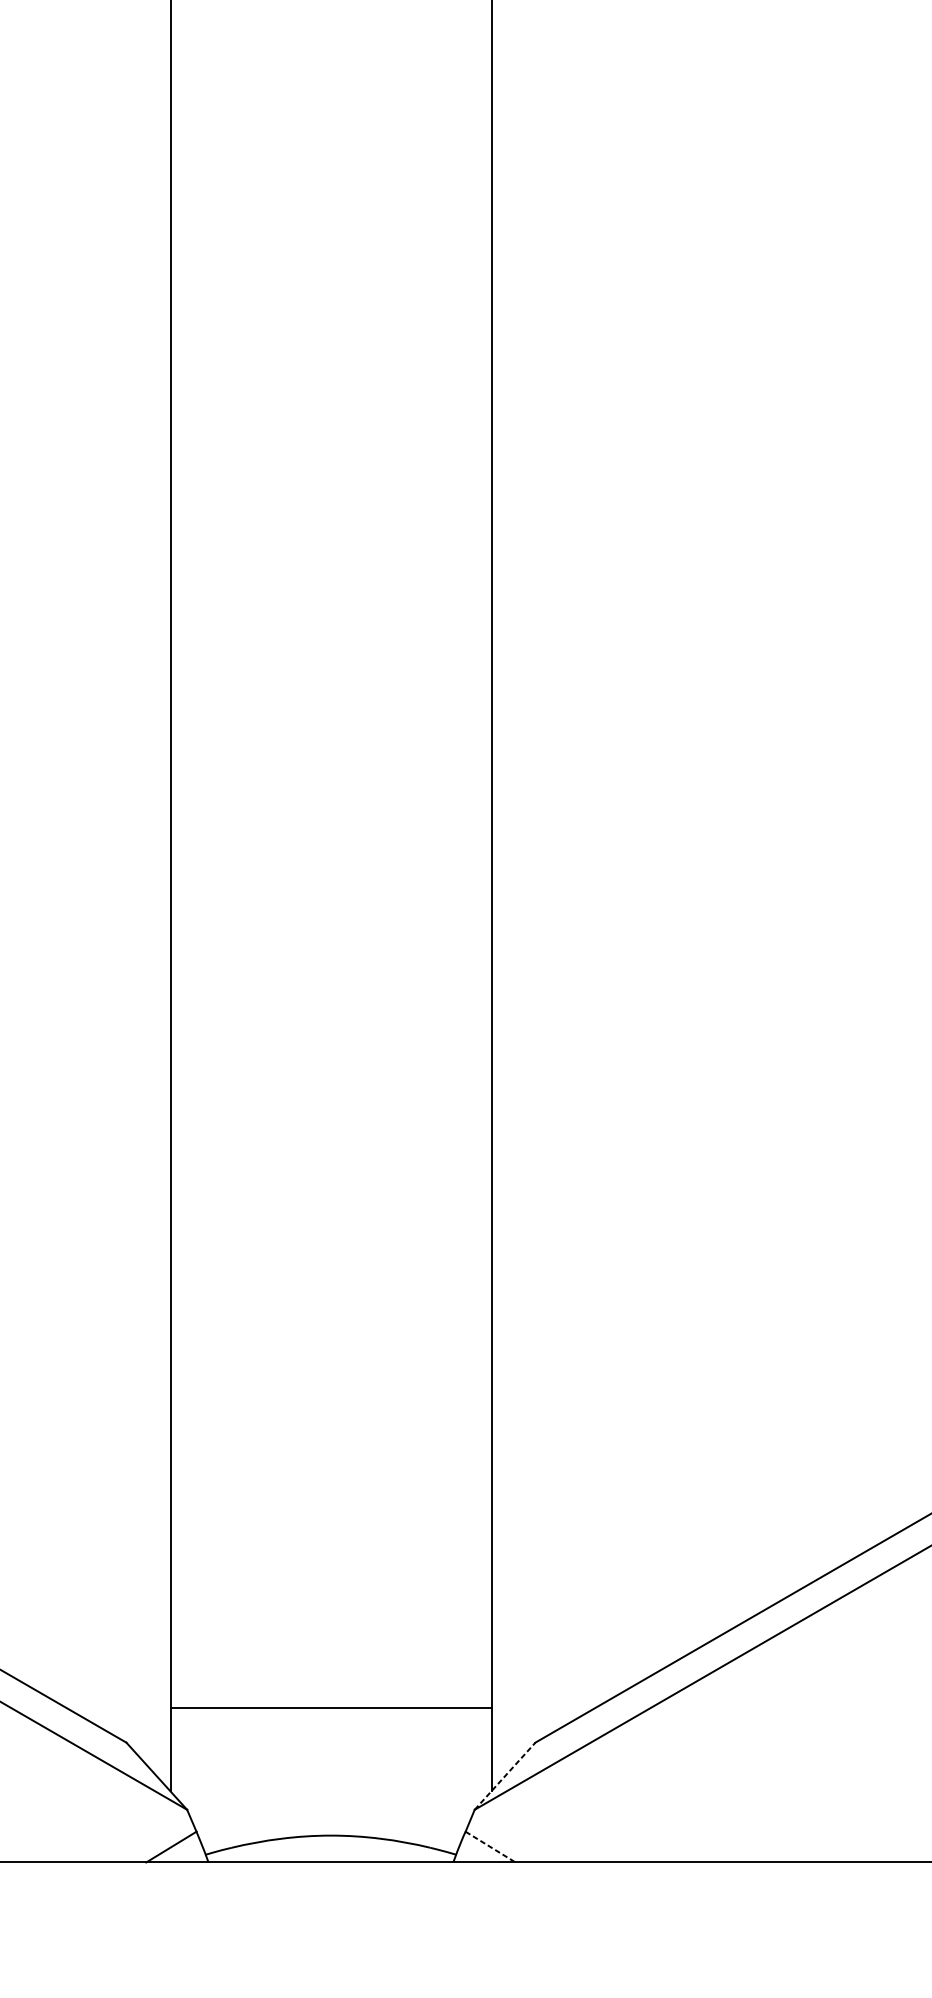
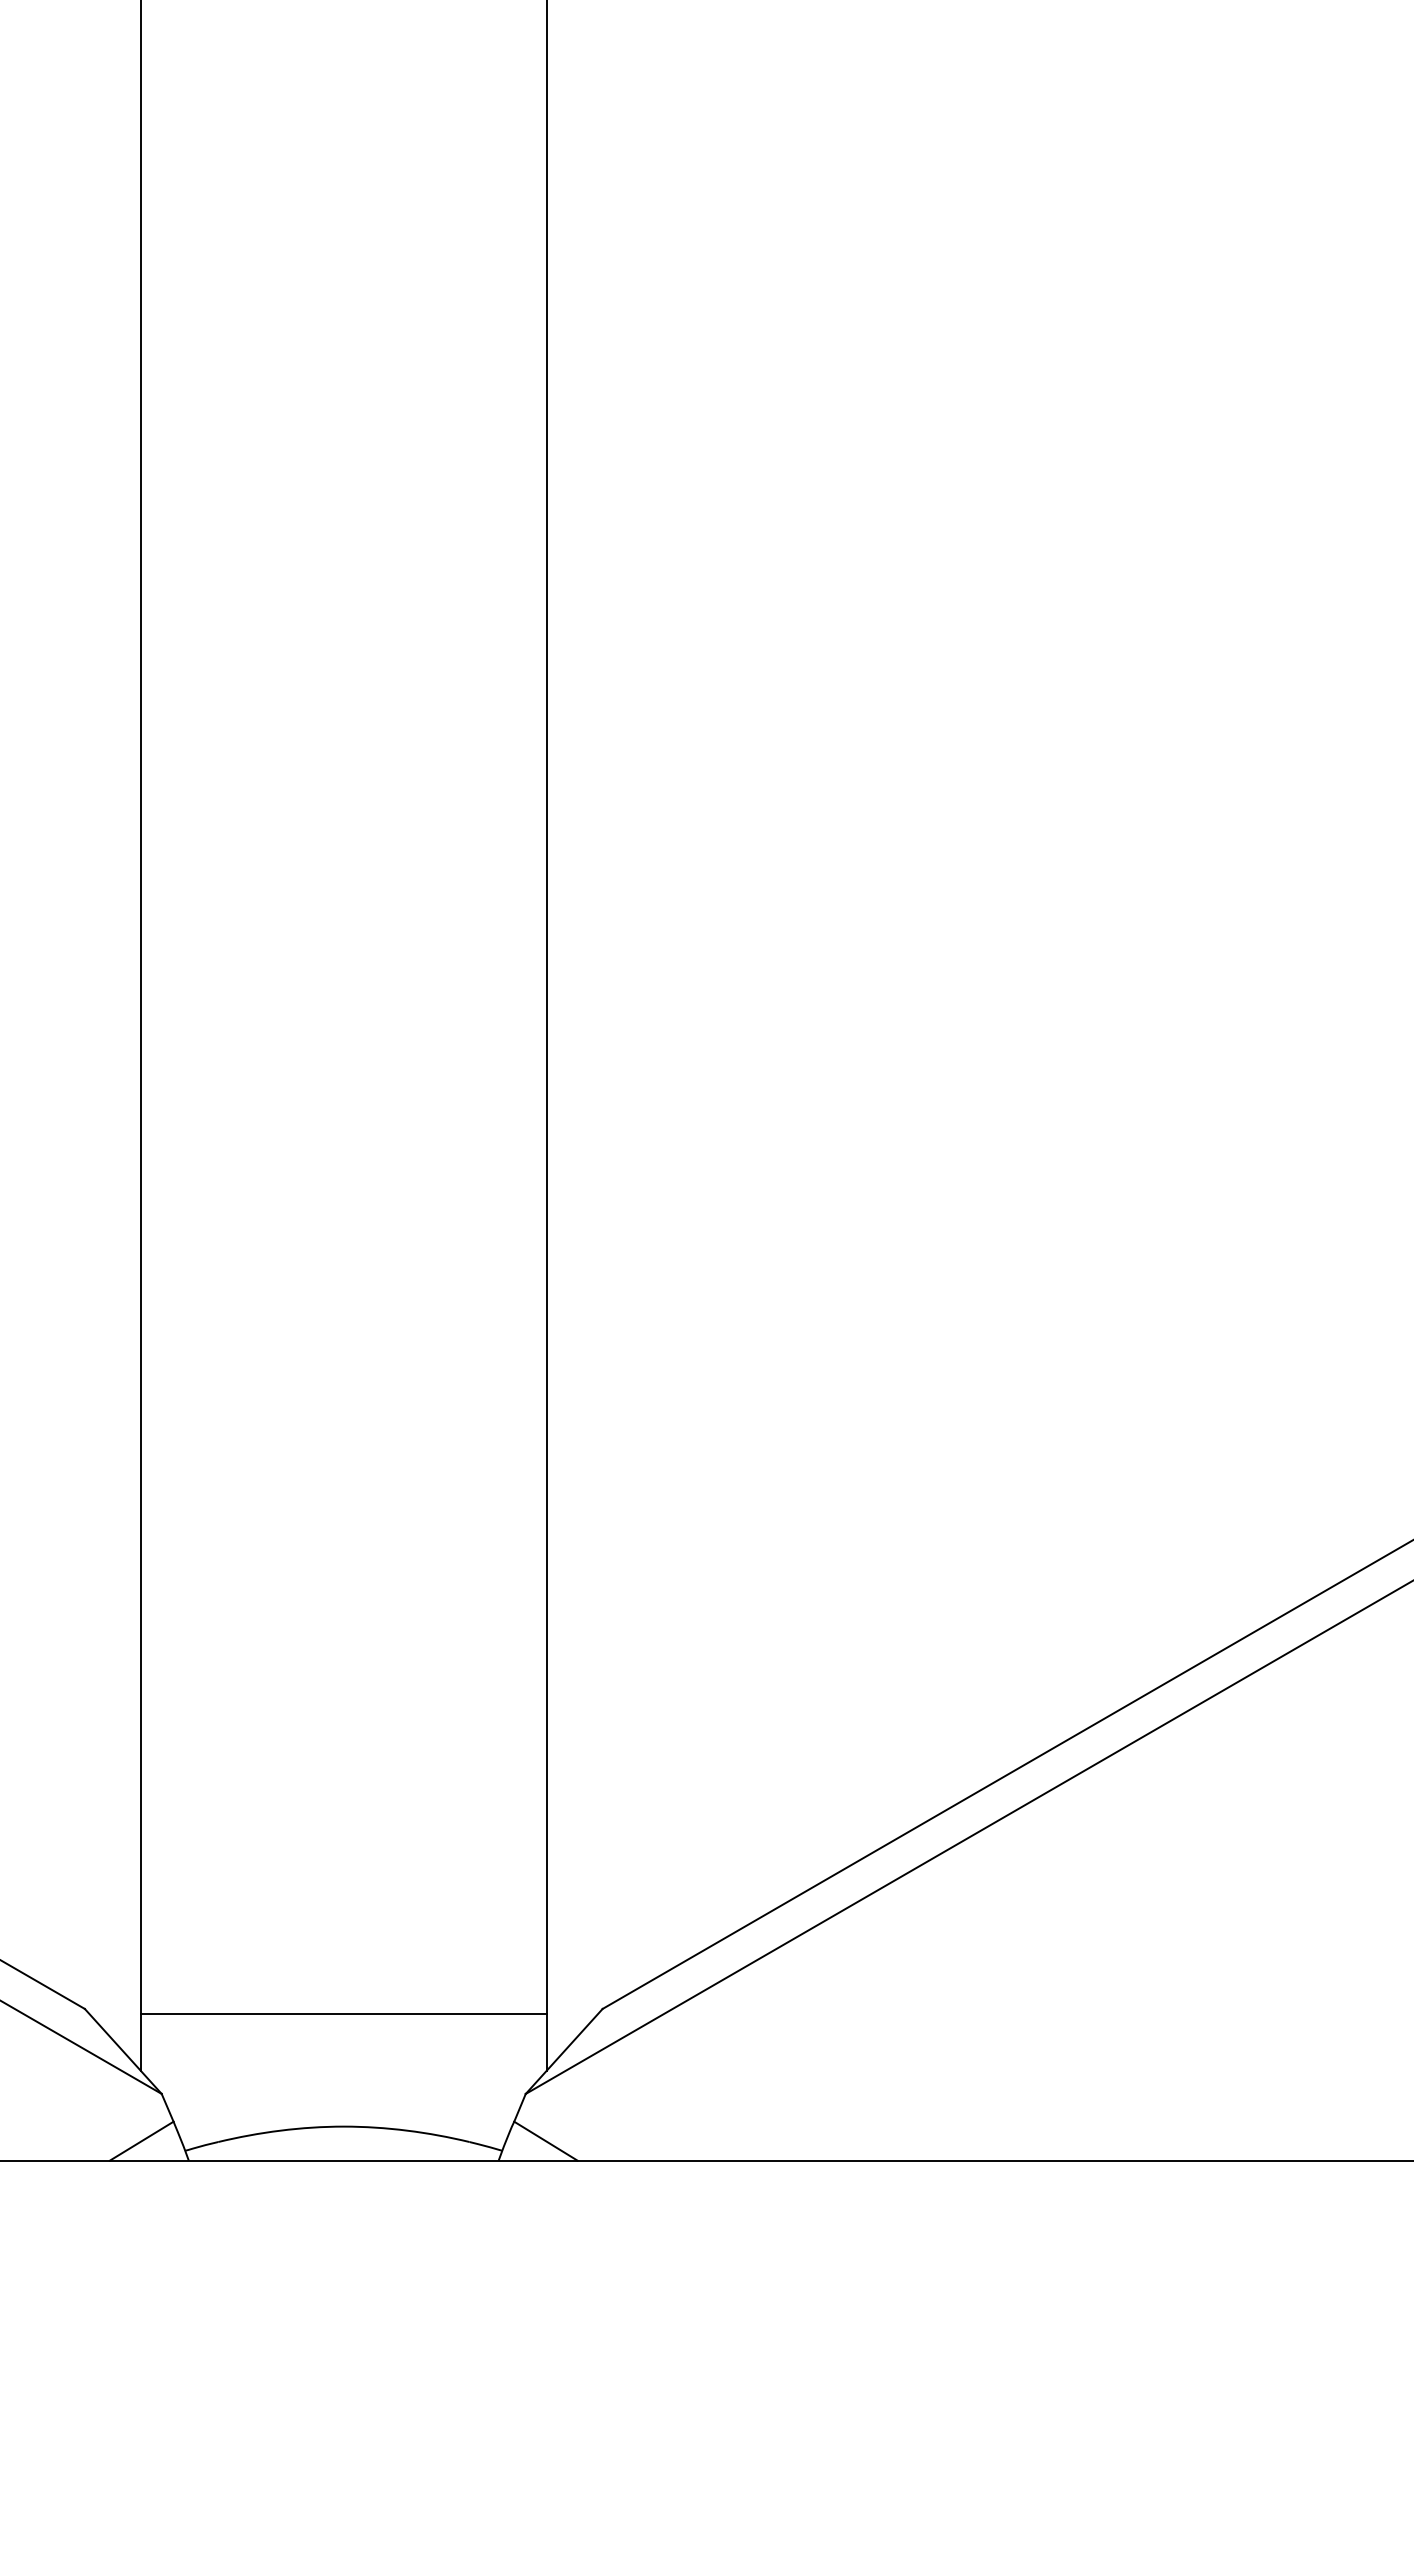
line: (330, 1708) -> (343, 2013), moved
line: (505, 1776) -> (564, 2051), dashed -> solid
line: (491, 1847) -> (546, 2141), dashed -> solid

